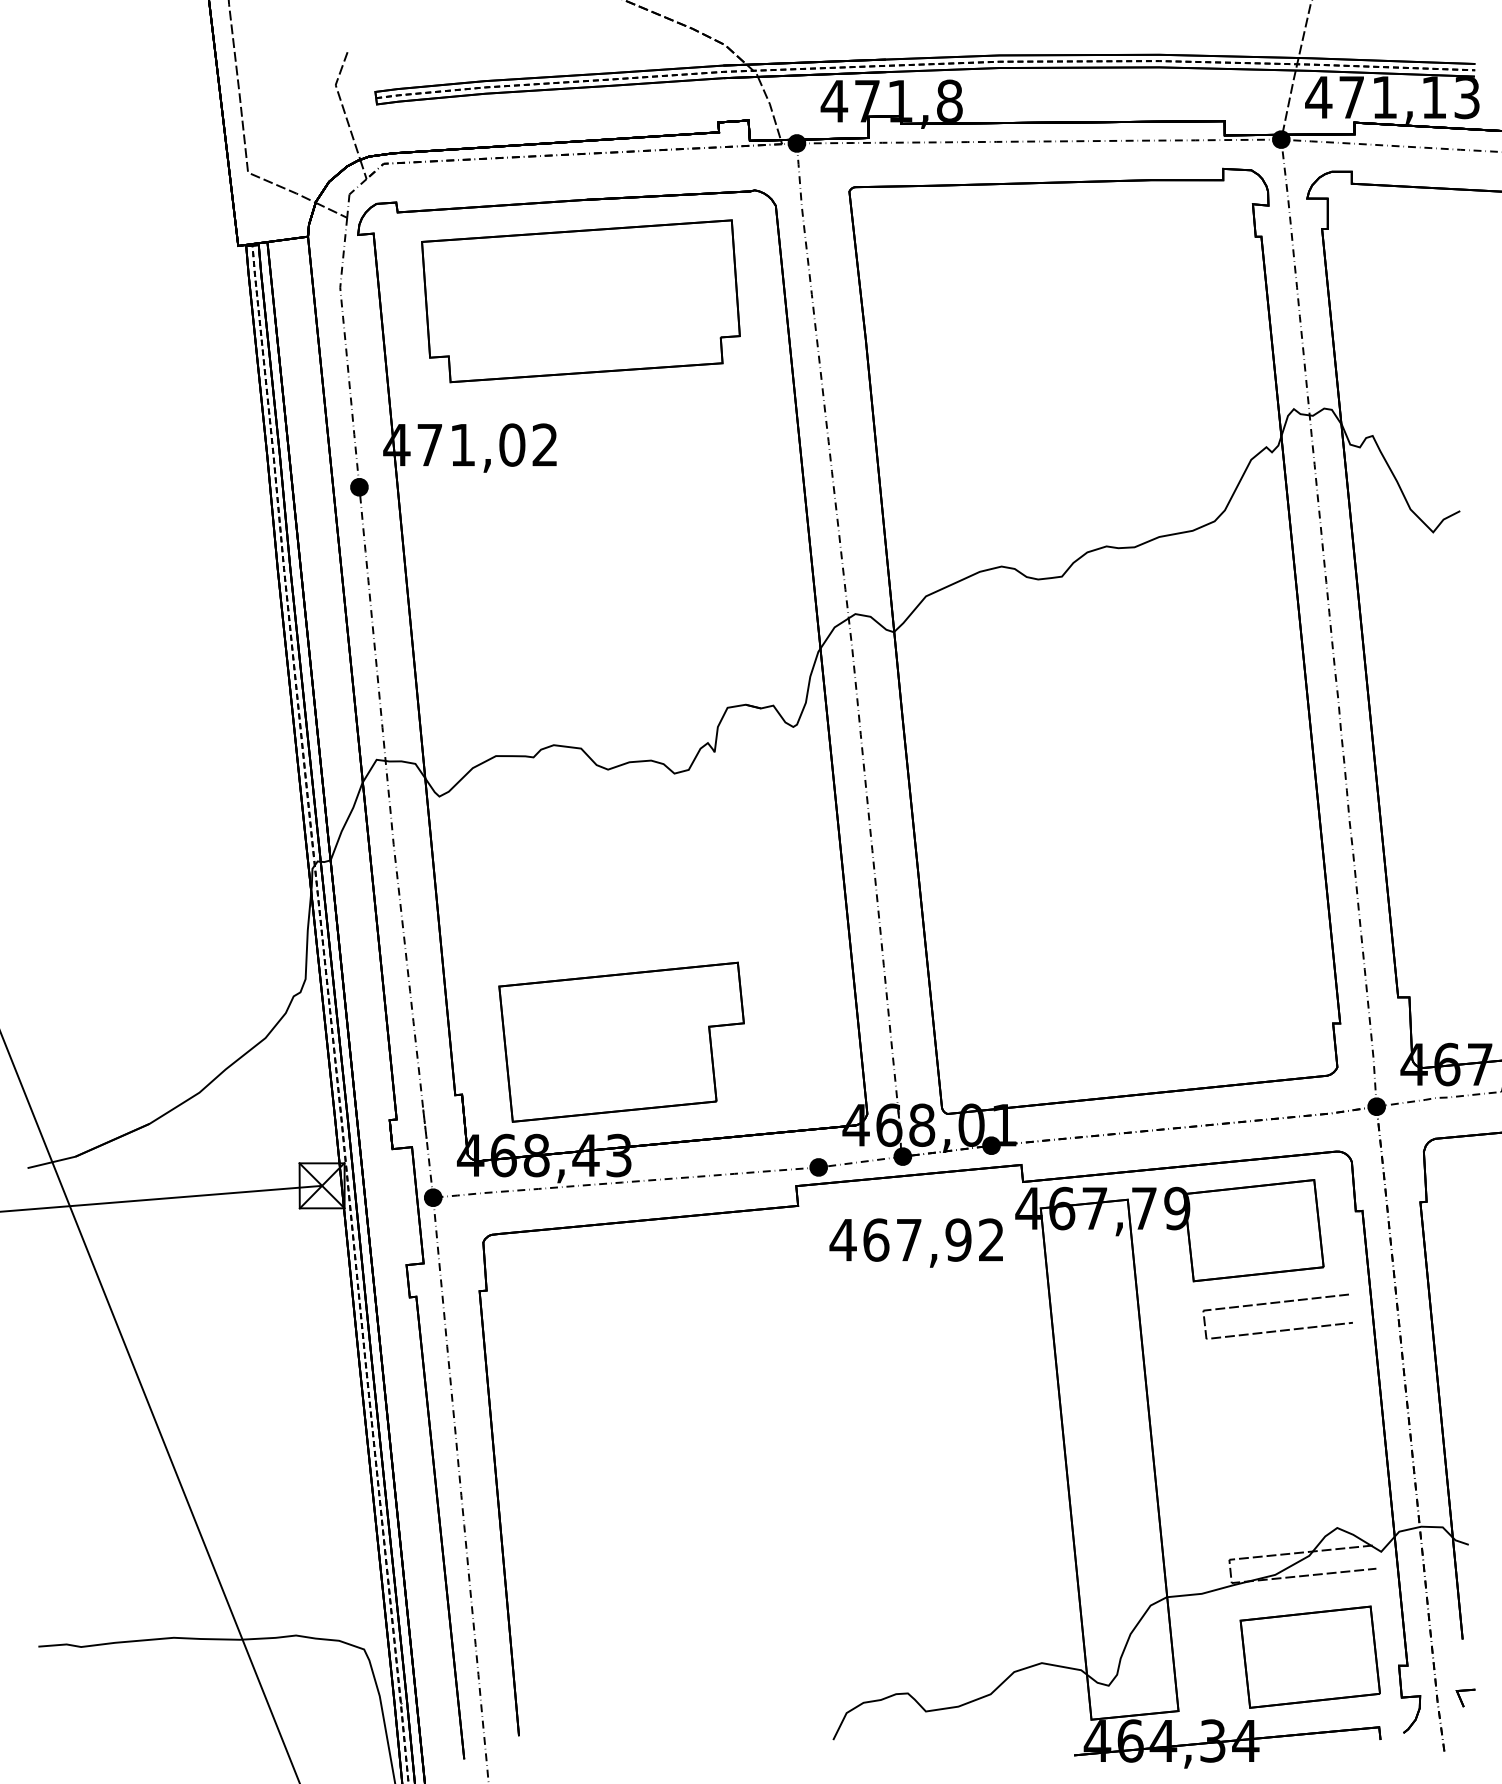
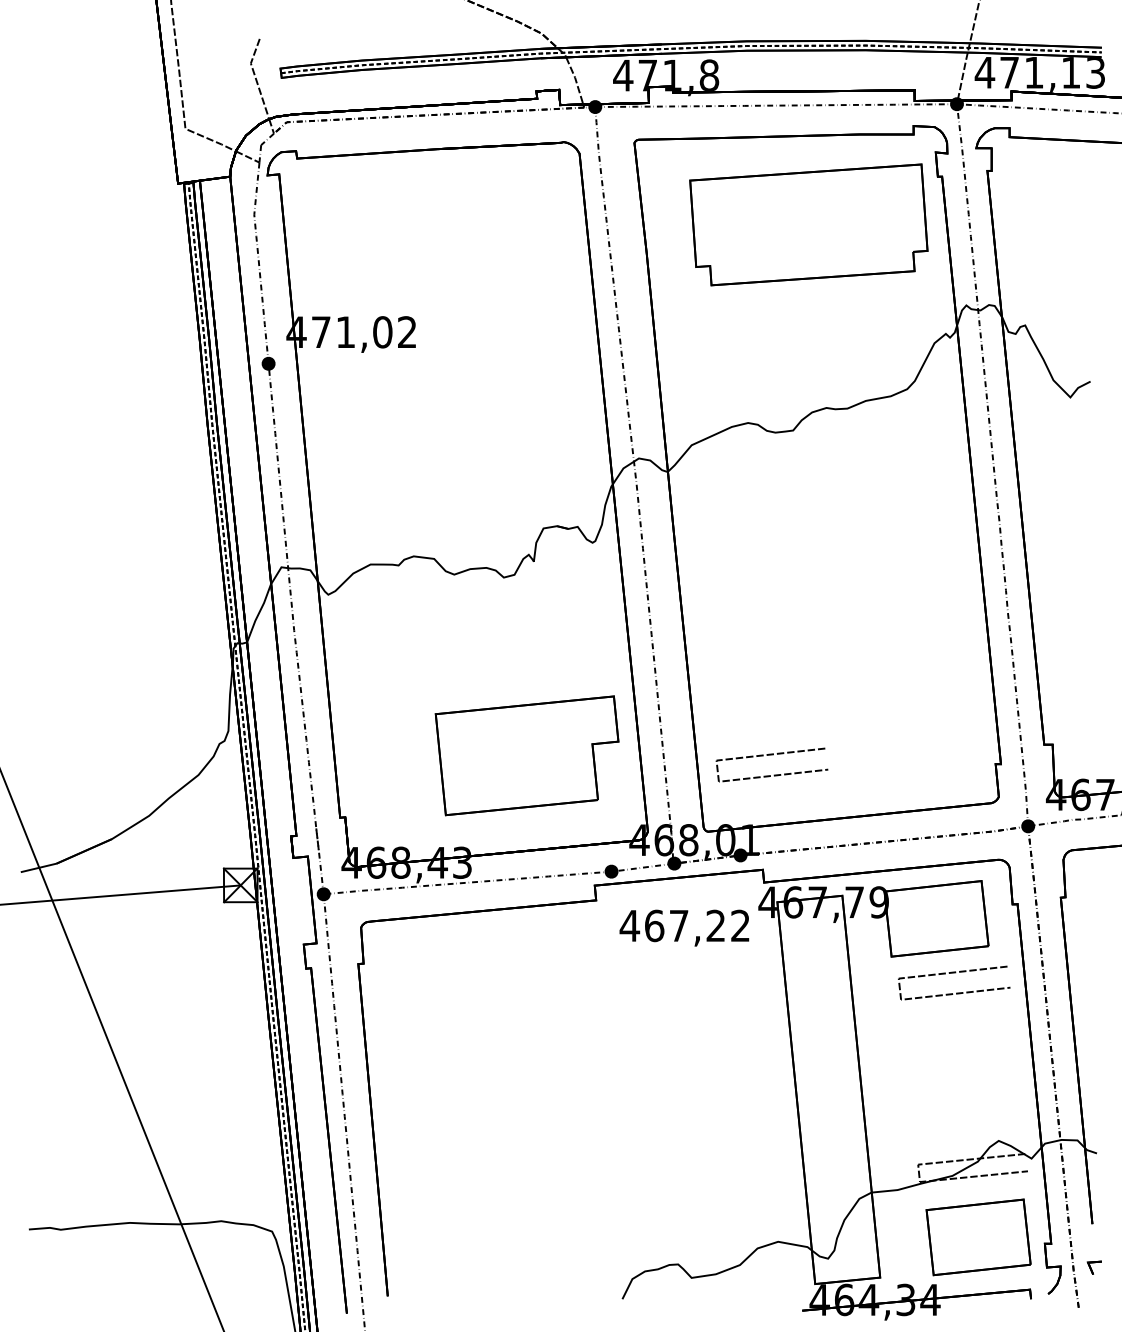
part: (580, 301) -> (808, 225), moved
line: (1033, 1011) -> (771, 755), added
part: (621, 1041) -> (527, 755), moved
text: (958, 1239) -> (715, 925), 467,92 -> 467,22

